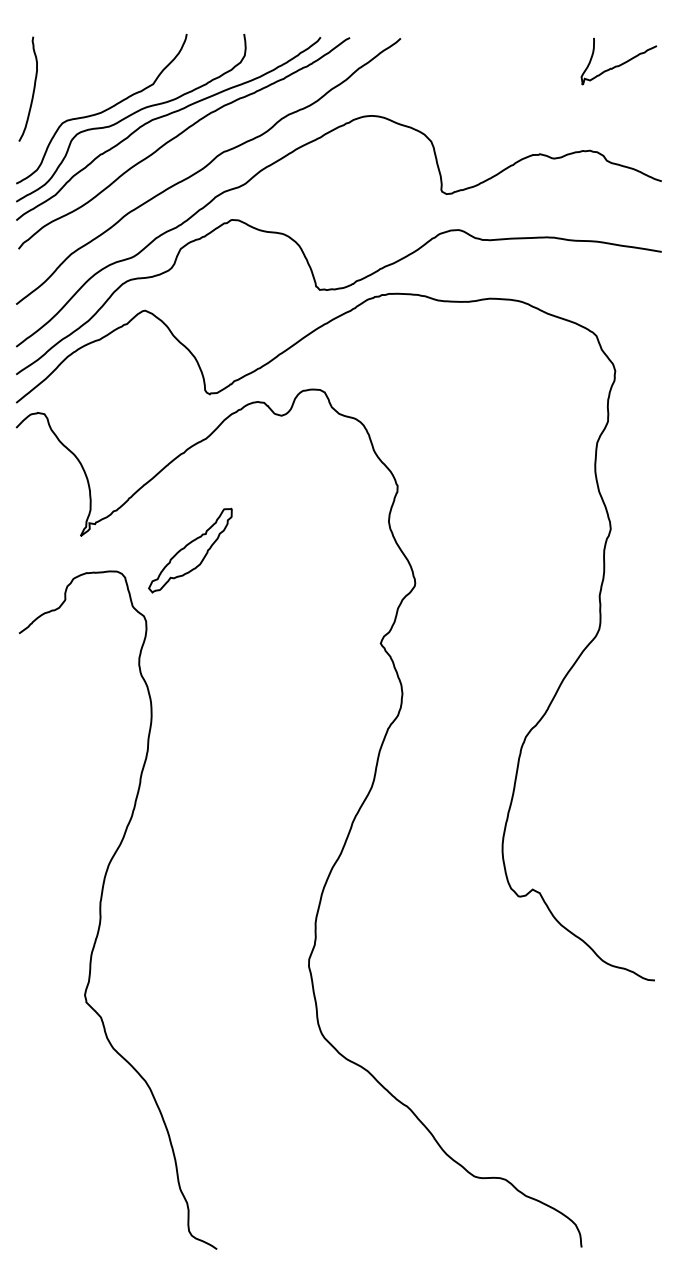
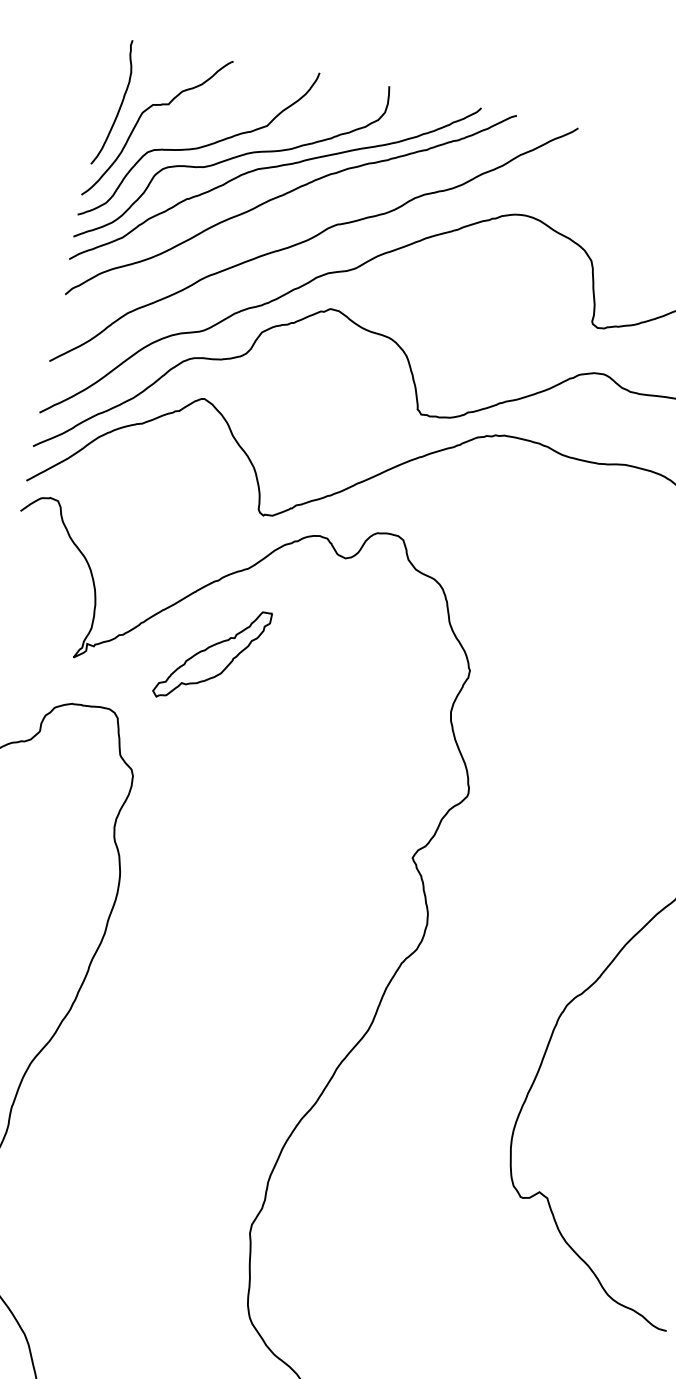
curve: (51, 98) -> (140, 119), added
part: (190, 550) -> (212, 654), moved

